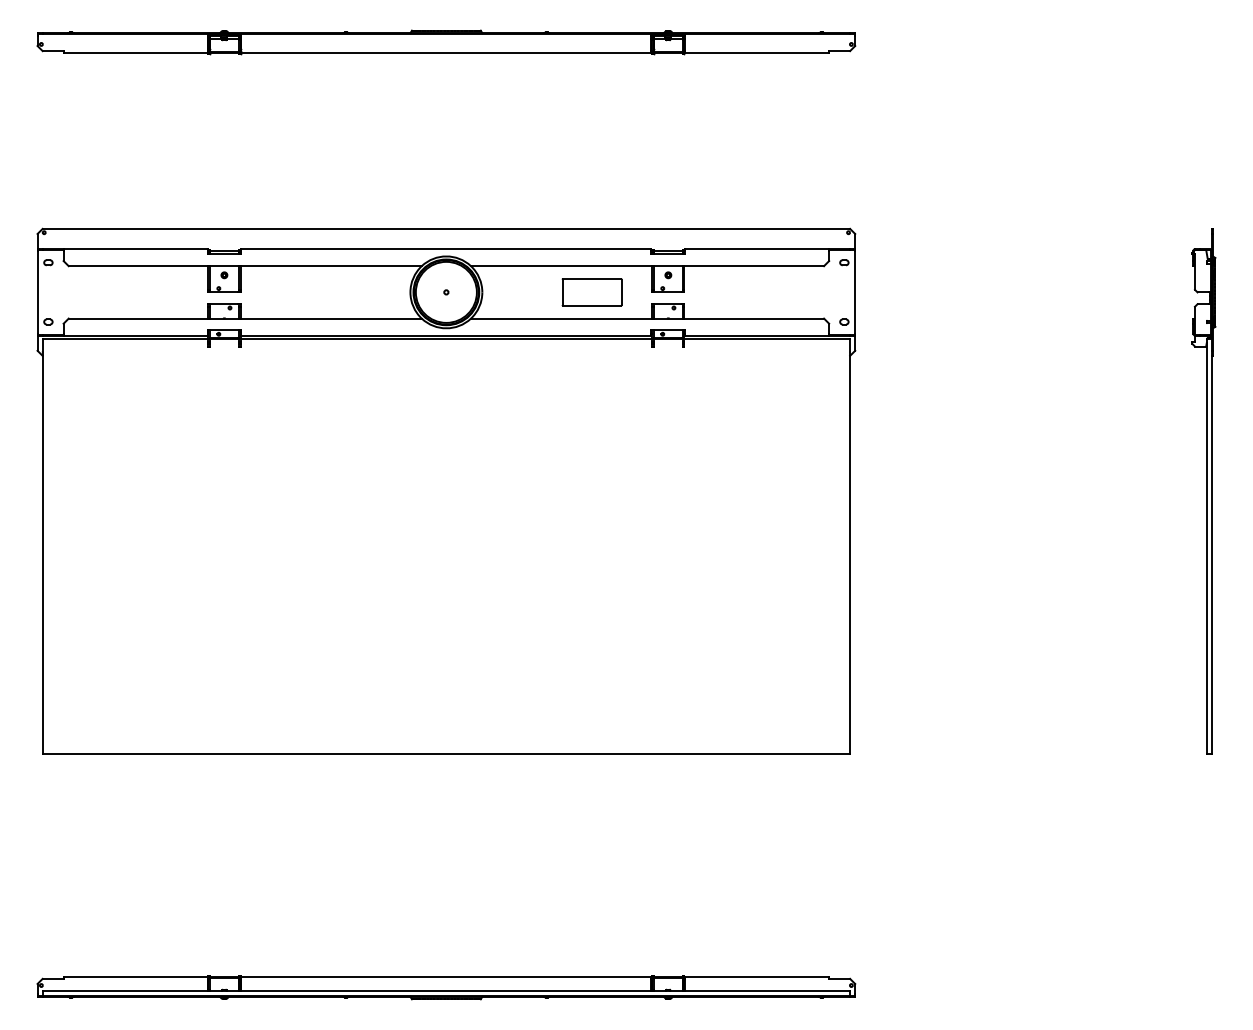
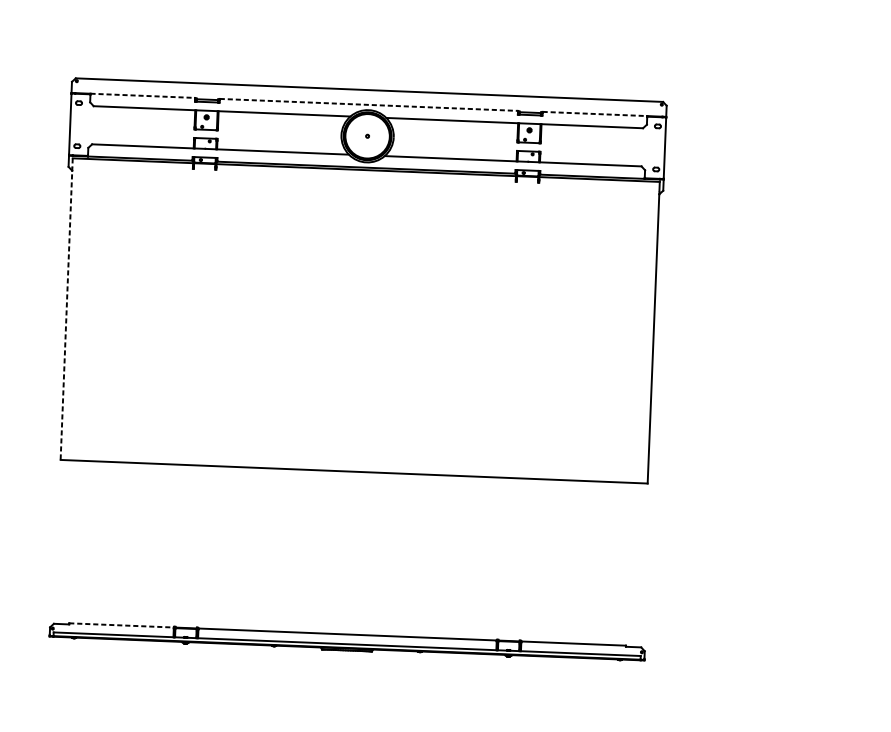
line: (135, 249) -> (142, 96), solid -> dashed
line: (446, 249) -> (368, 105), solid -> dashed
line: (757, 249) -> (595, 114), solid -> dashed
part: (591, 292) -> (473, 140), removed
line: (42, 546) -> (66, 309), solid -> dashed
line: (135, 977) -> (121, 625), solid -> dashed

